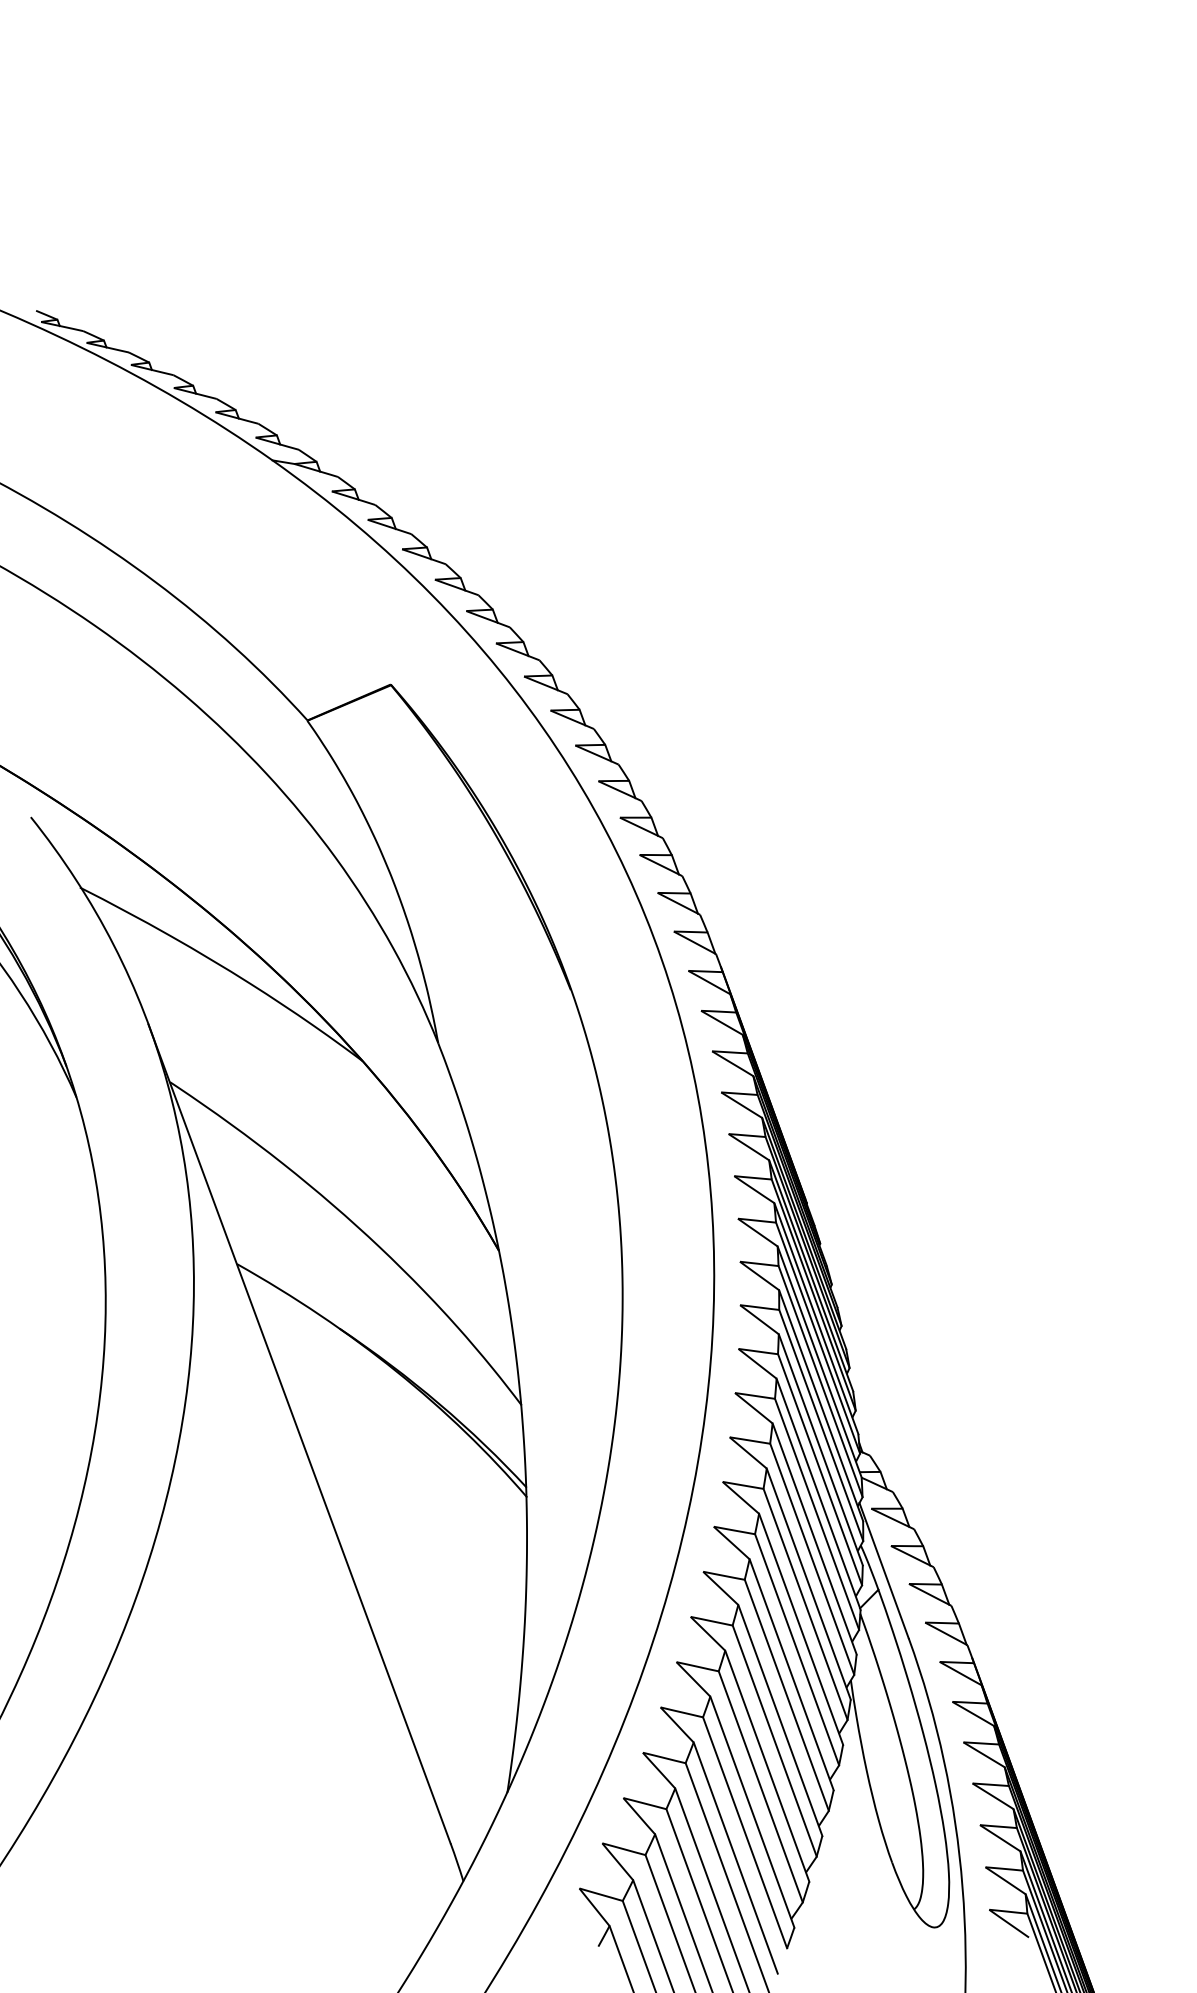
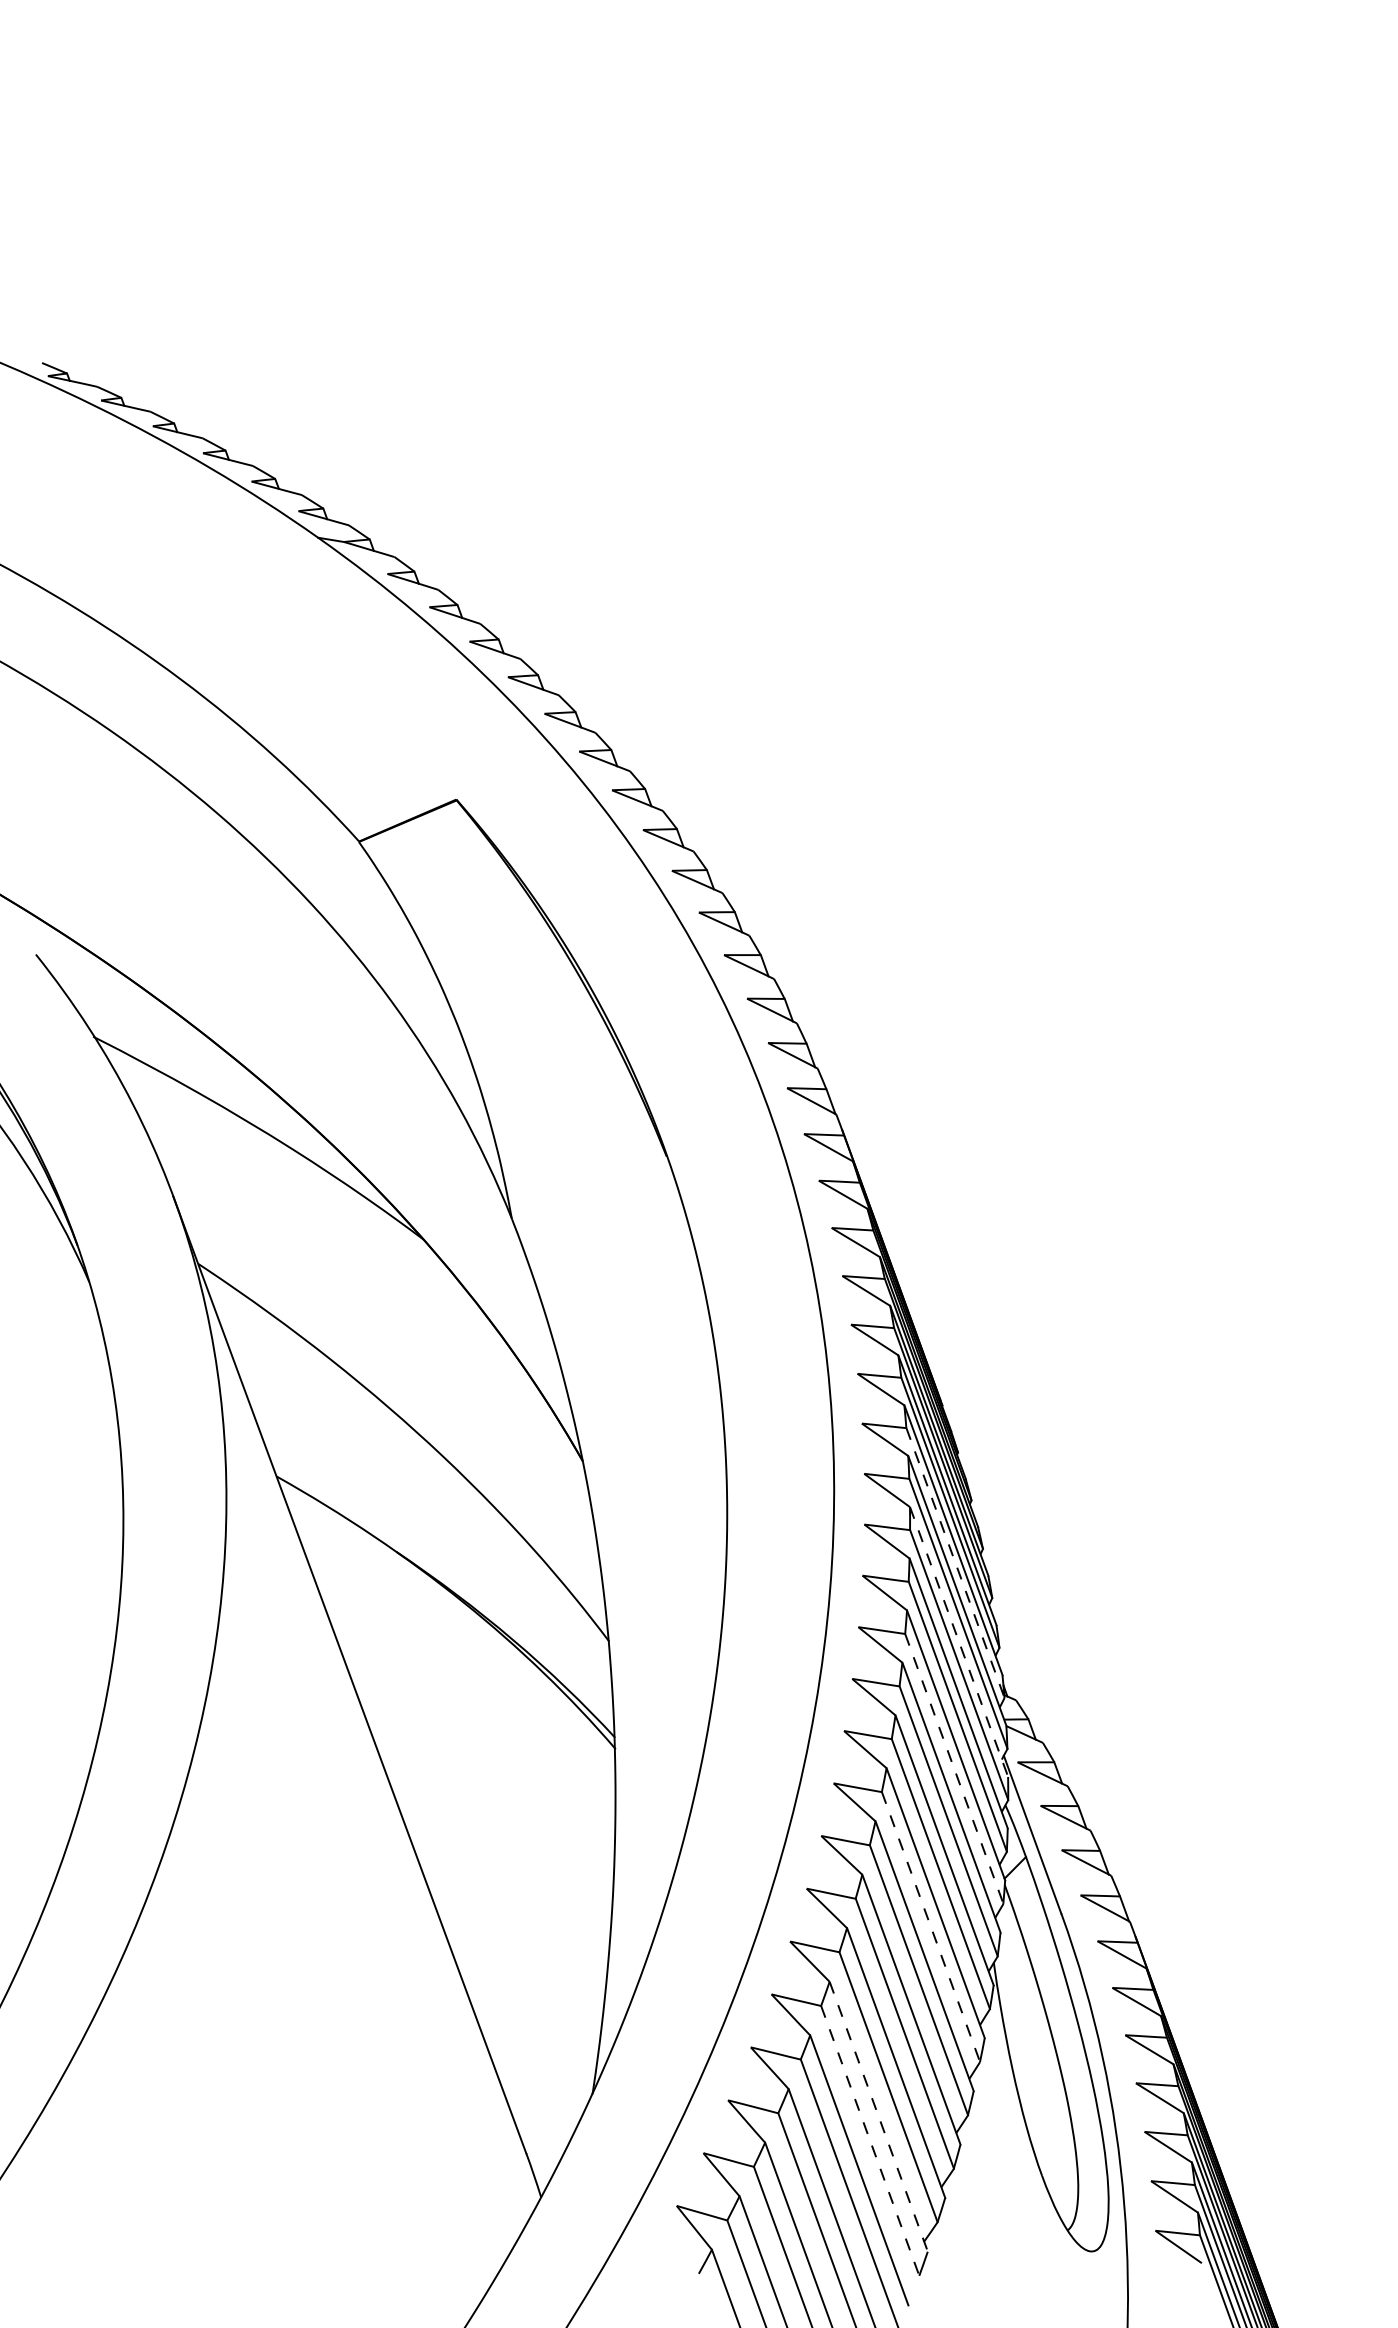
line: (818, 1338) -> (955, 1563), solid -> dashed
line: (821, 1406) -> (959, 1642), solid -> dashed
line: (817, 1514) -> (954, 1768), solid -> dashed
line: (797, 1650) -> (931, 1927), solid -> dashed
line: (752, 1811) -> (878, 2116), solid -> dashed
line: (745, 1832) -> (870, 2140), solid -> dashed

